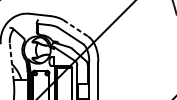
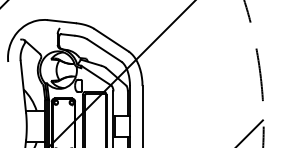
line: (75, 28) -> (111, 40), dashed -> solid
line: (11, 62) -> (23, 86), dashed -> solid

